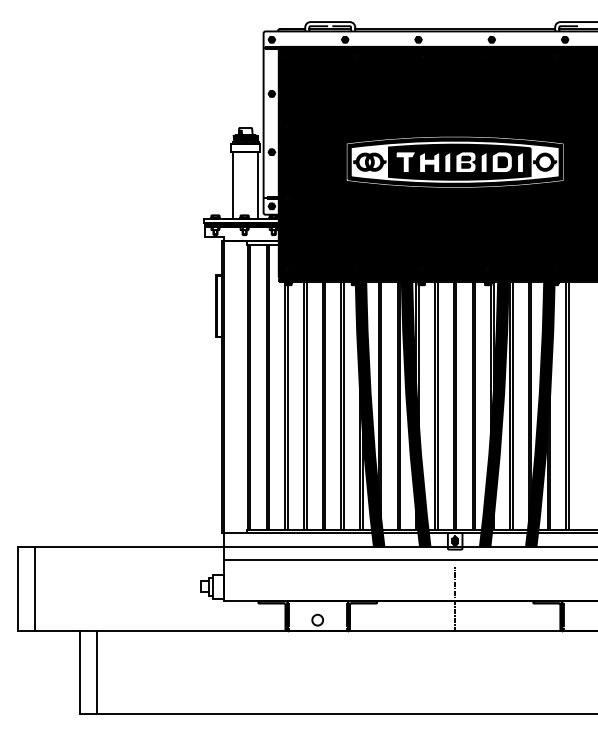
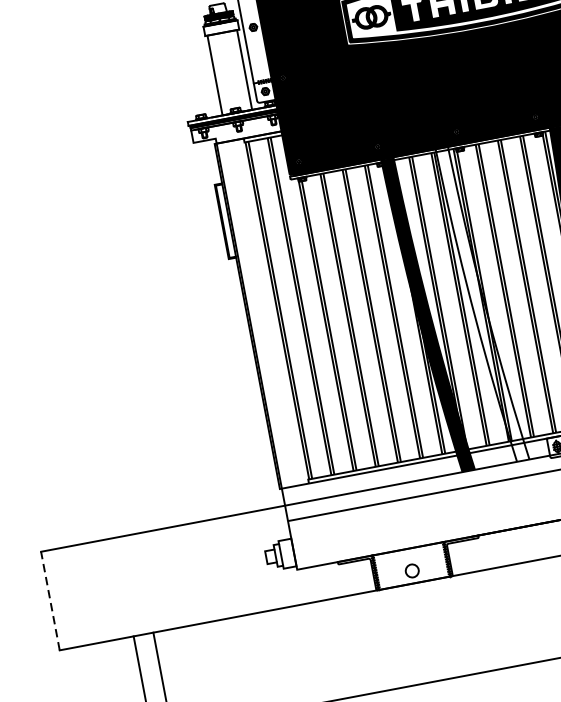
fill: (415, 413) -> (481, 304), removed
line: (17, 588) -> (49, 600), solid -> dashed
line: (34, 588) -> (70, 596), removed

